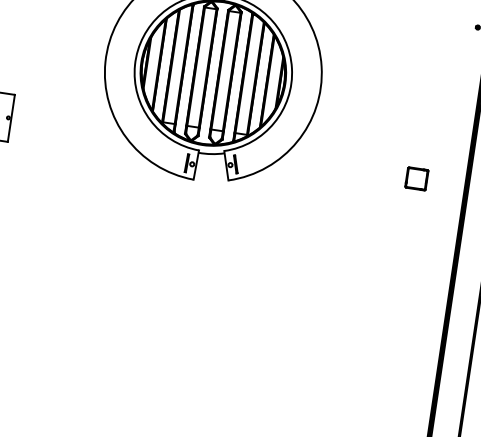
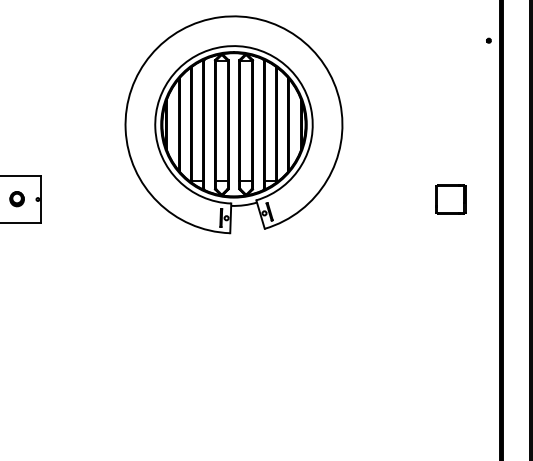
part: (416, 178) -> (450, 199), size x1.43

